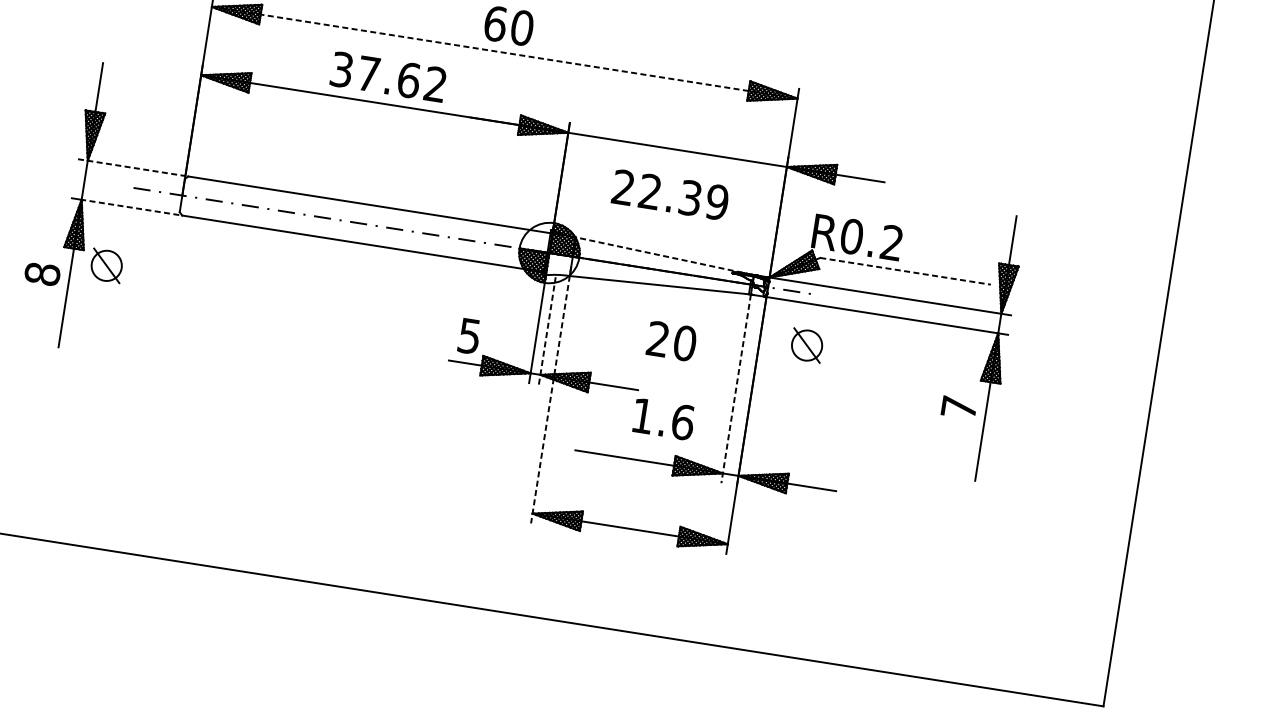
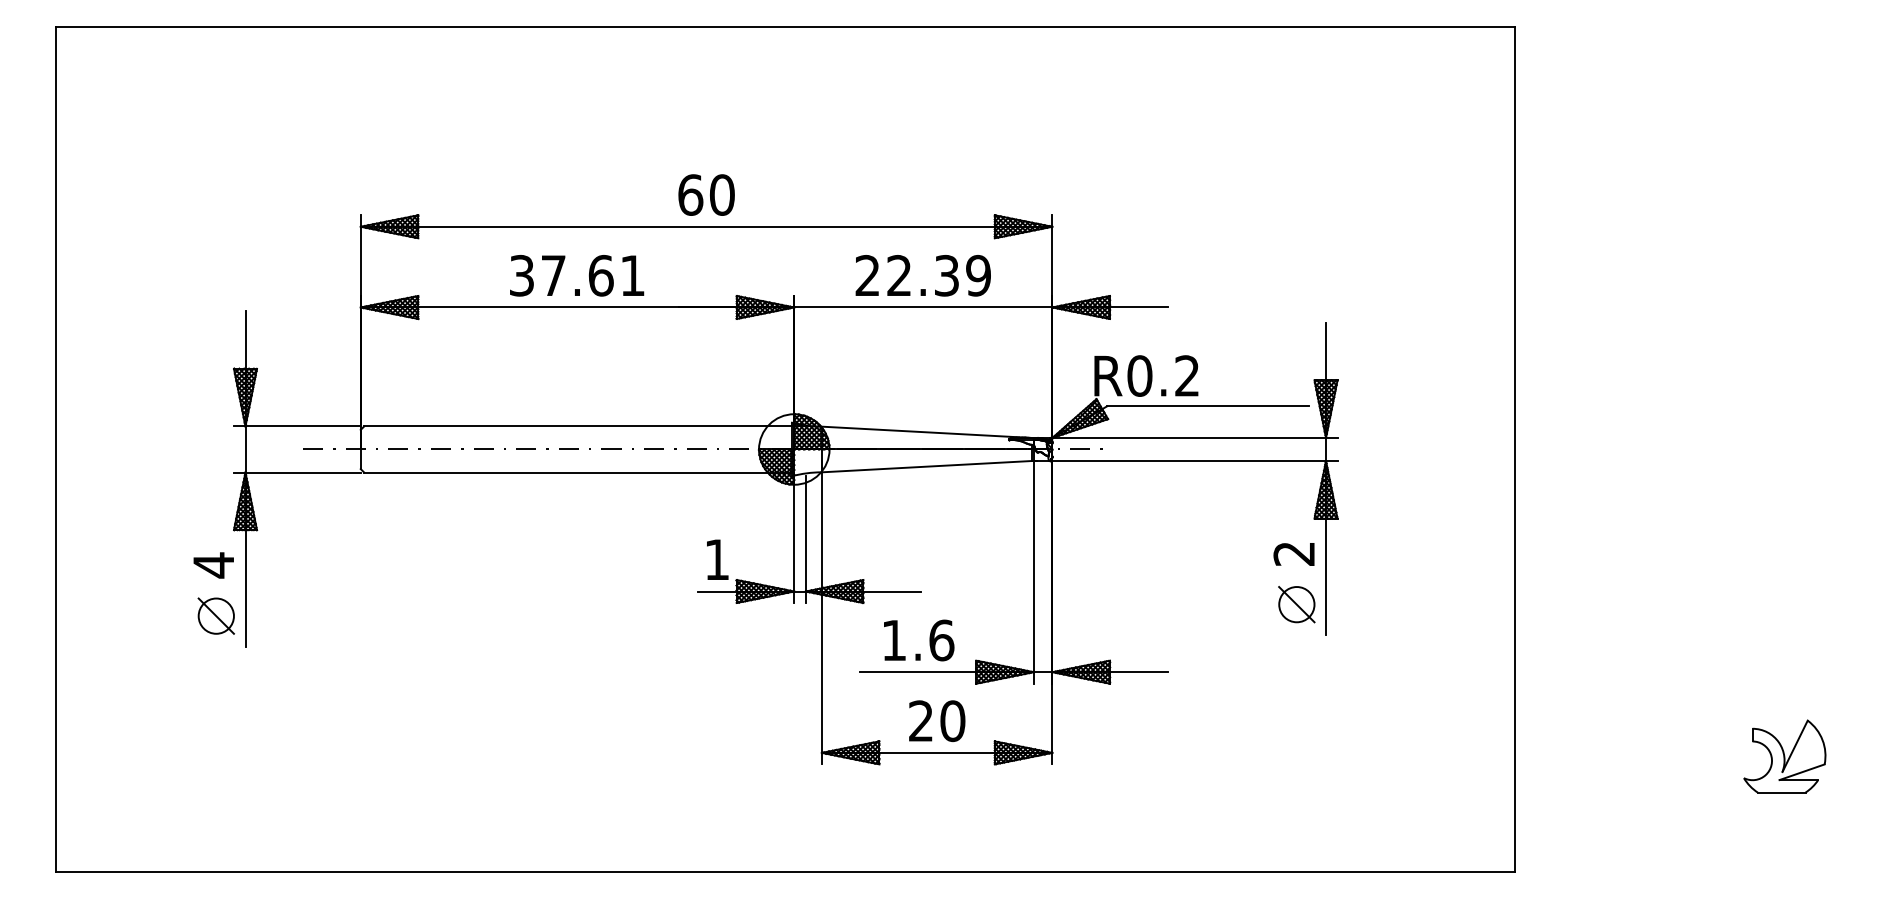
line: (504, 52) -> (706, 226), dashed -> solid
text: (435, 83) -> (632, 274), 37.62 -> 37.61
line: (131, 167) -> (297, 426), dashed -> solid
text: (669, 194) -> (922, 275), moved
line: (130, 207) -> (303, 472), dashed -> solid
line: (663, 256) -> (926, 432), dashed -> solid
part: (106, 265) -> (215, 615), moved
line: (905, 271) -> (1208, 406), dashed -> solid
text: (42, 274) -> (213, 565), 8 -> 4
line: (547, 330) -> (805, 539), dashed -> solid
text: (469, 335) -> (716, 559), 5 -> 1
text: (672, 340) -> (937, 720), moved
part: (806, 345) -> (1296, 604), moved
line: (735, 388) -> (1033, 572), dashed -> solid
line: (550, 394) -> (821, 612), dashed -> solid
text: (958, 407) -> (1293, 553), 7 -> 2
text: (664, 419) -> (919, 640), moved

